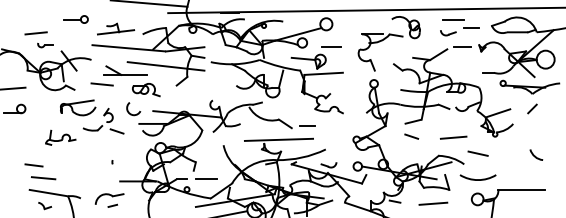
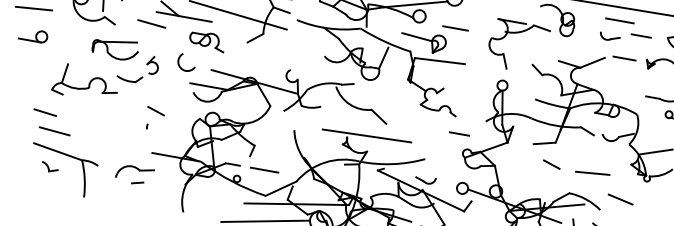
line: (307, 125) -> (459, 133), moved
line: (116, 131) -> (155, 111), moved
line: (411, 136) -> (551, 164), moved
part: (60, 137) -> (85, 82), size x1.67

